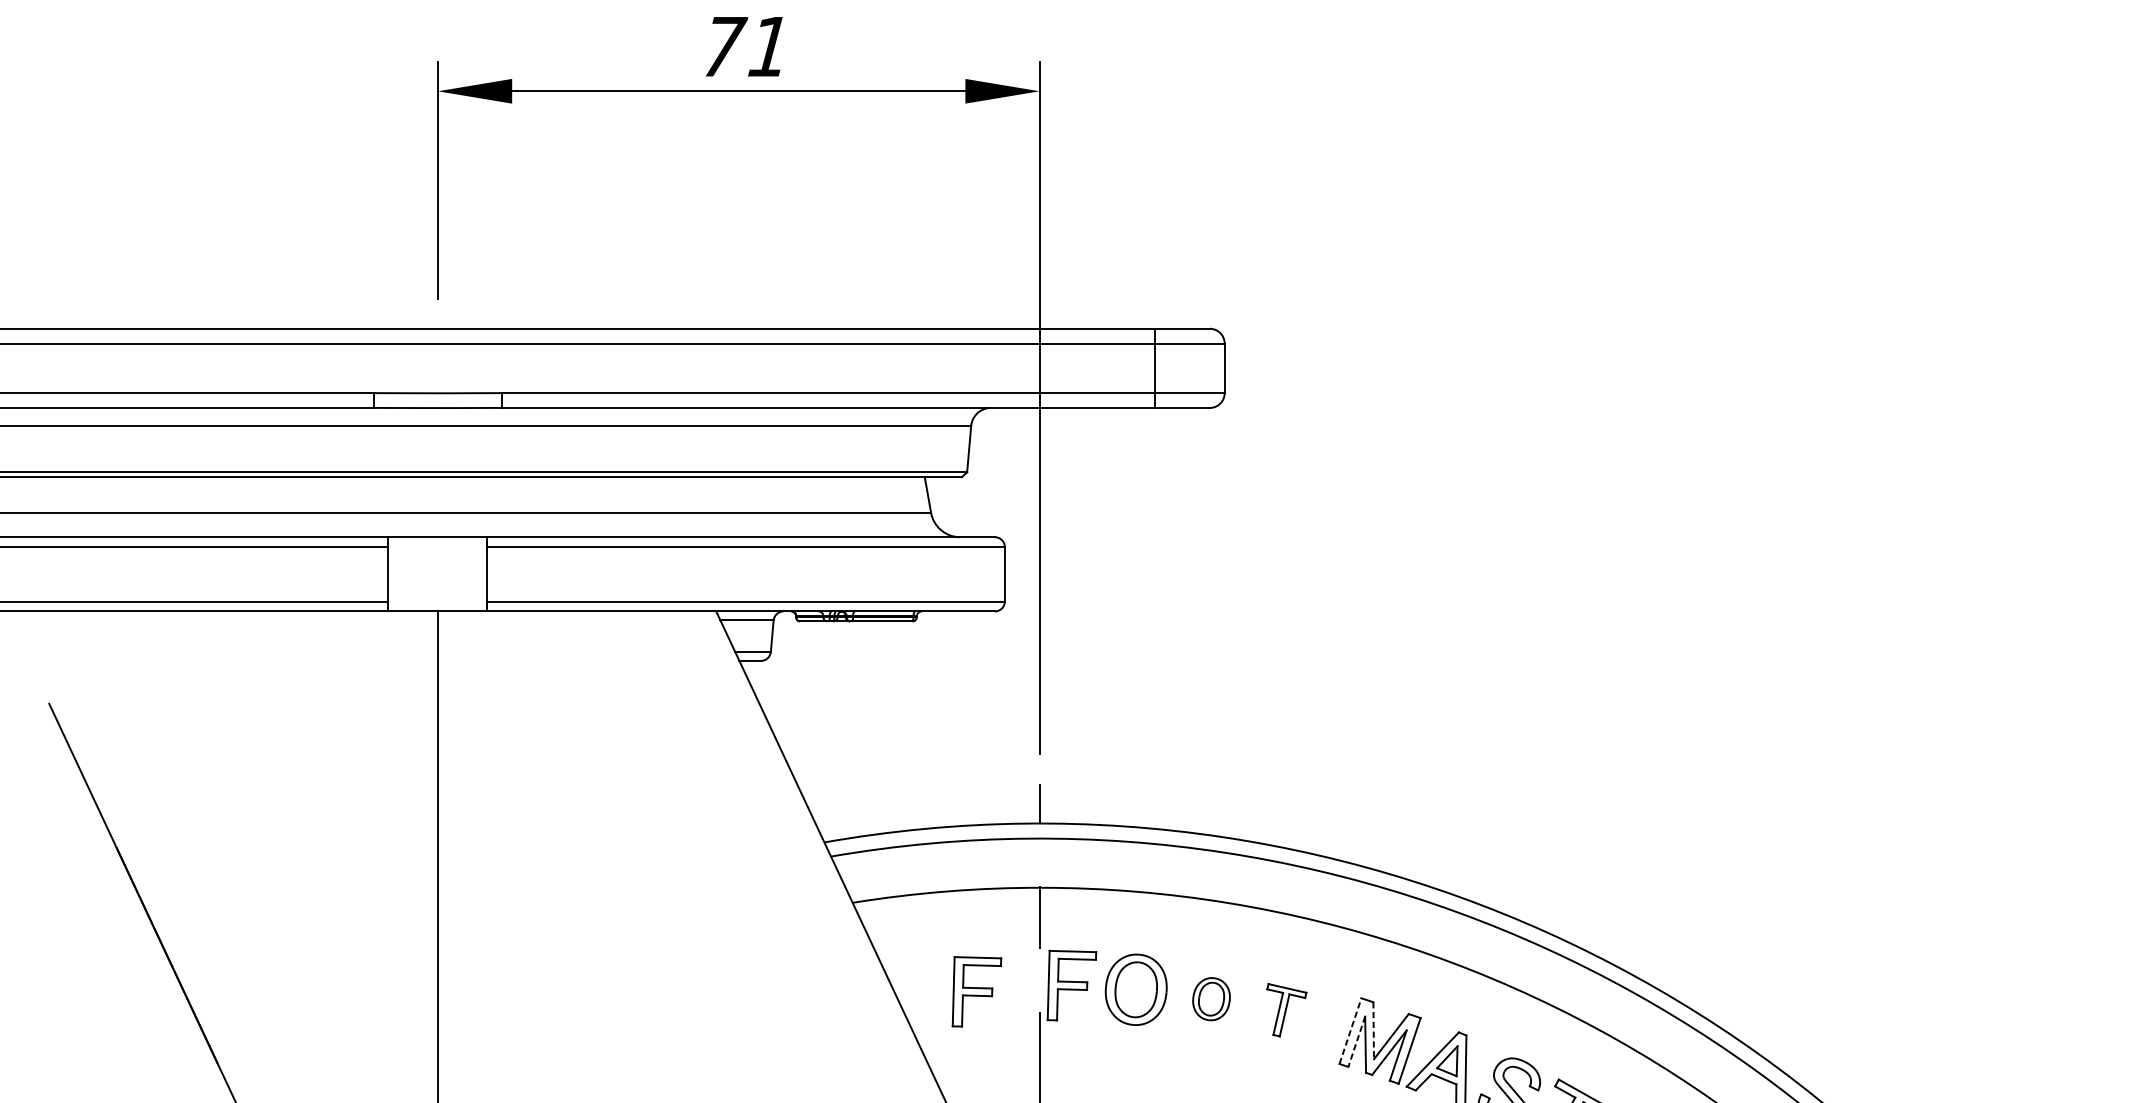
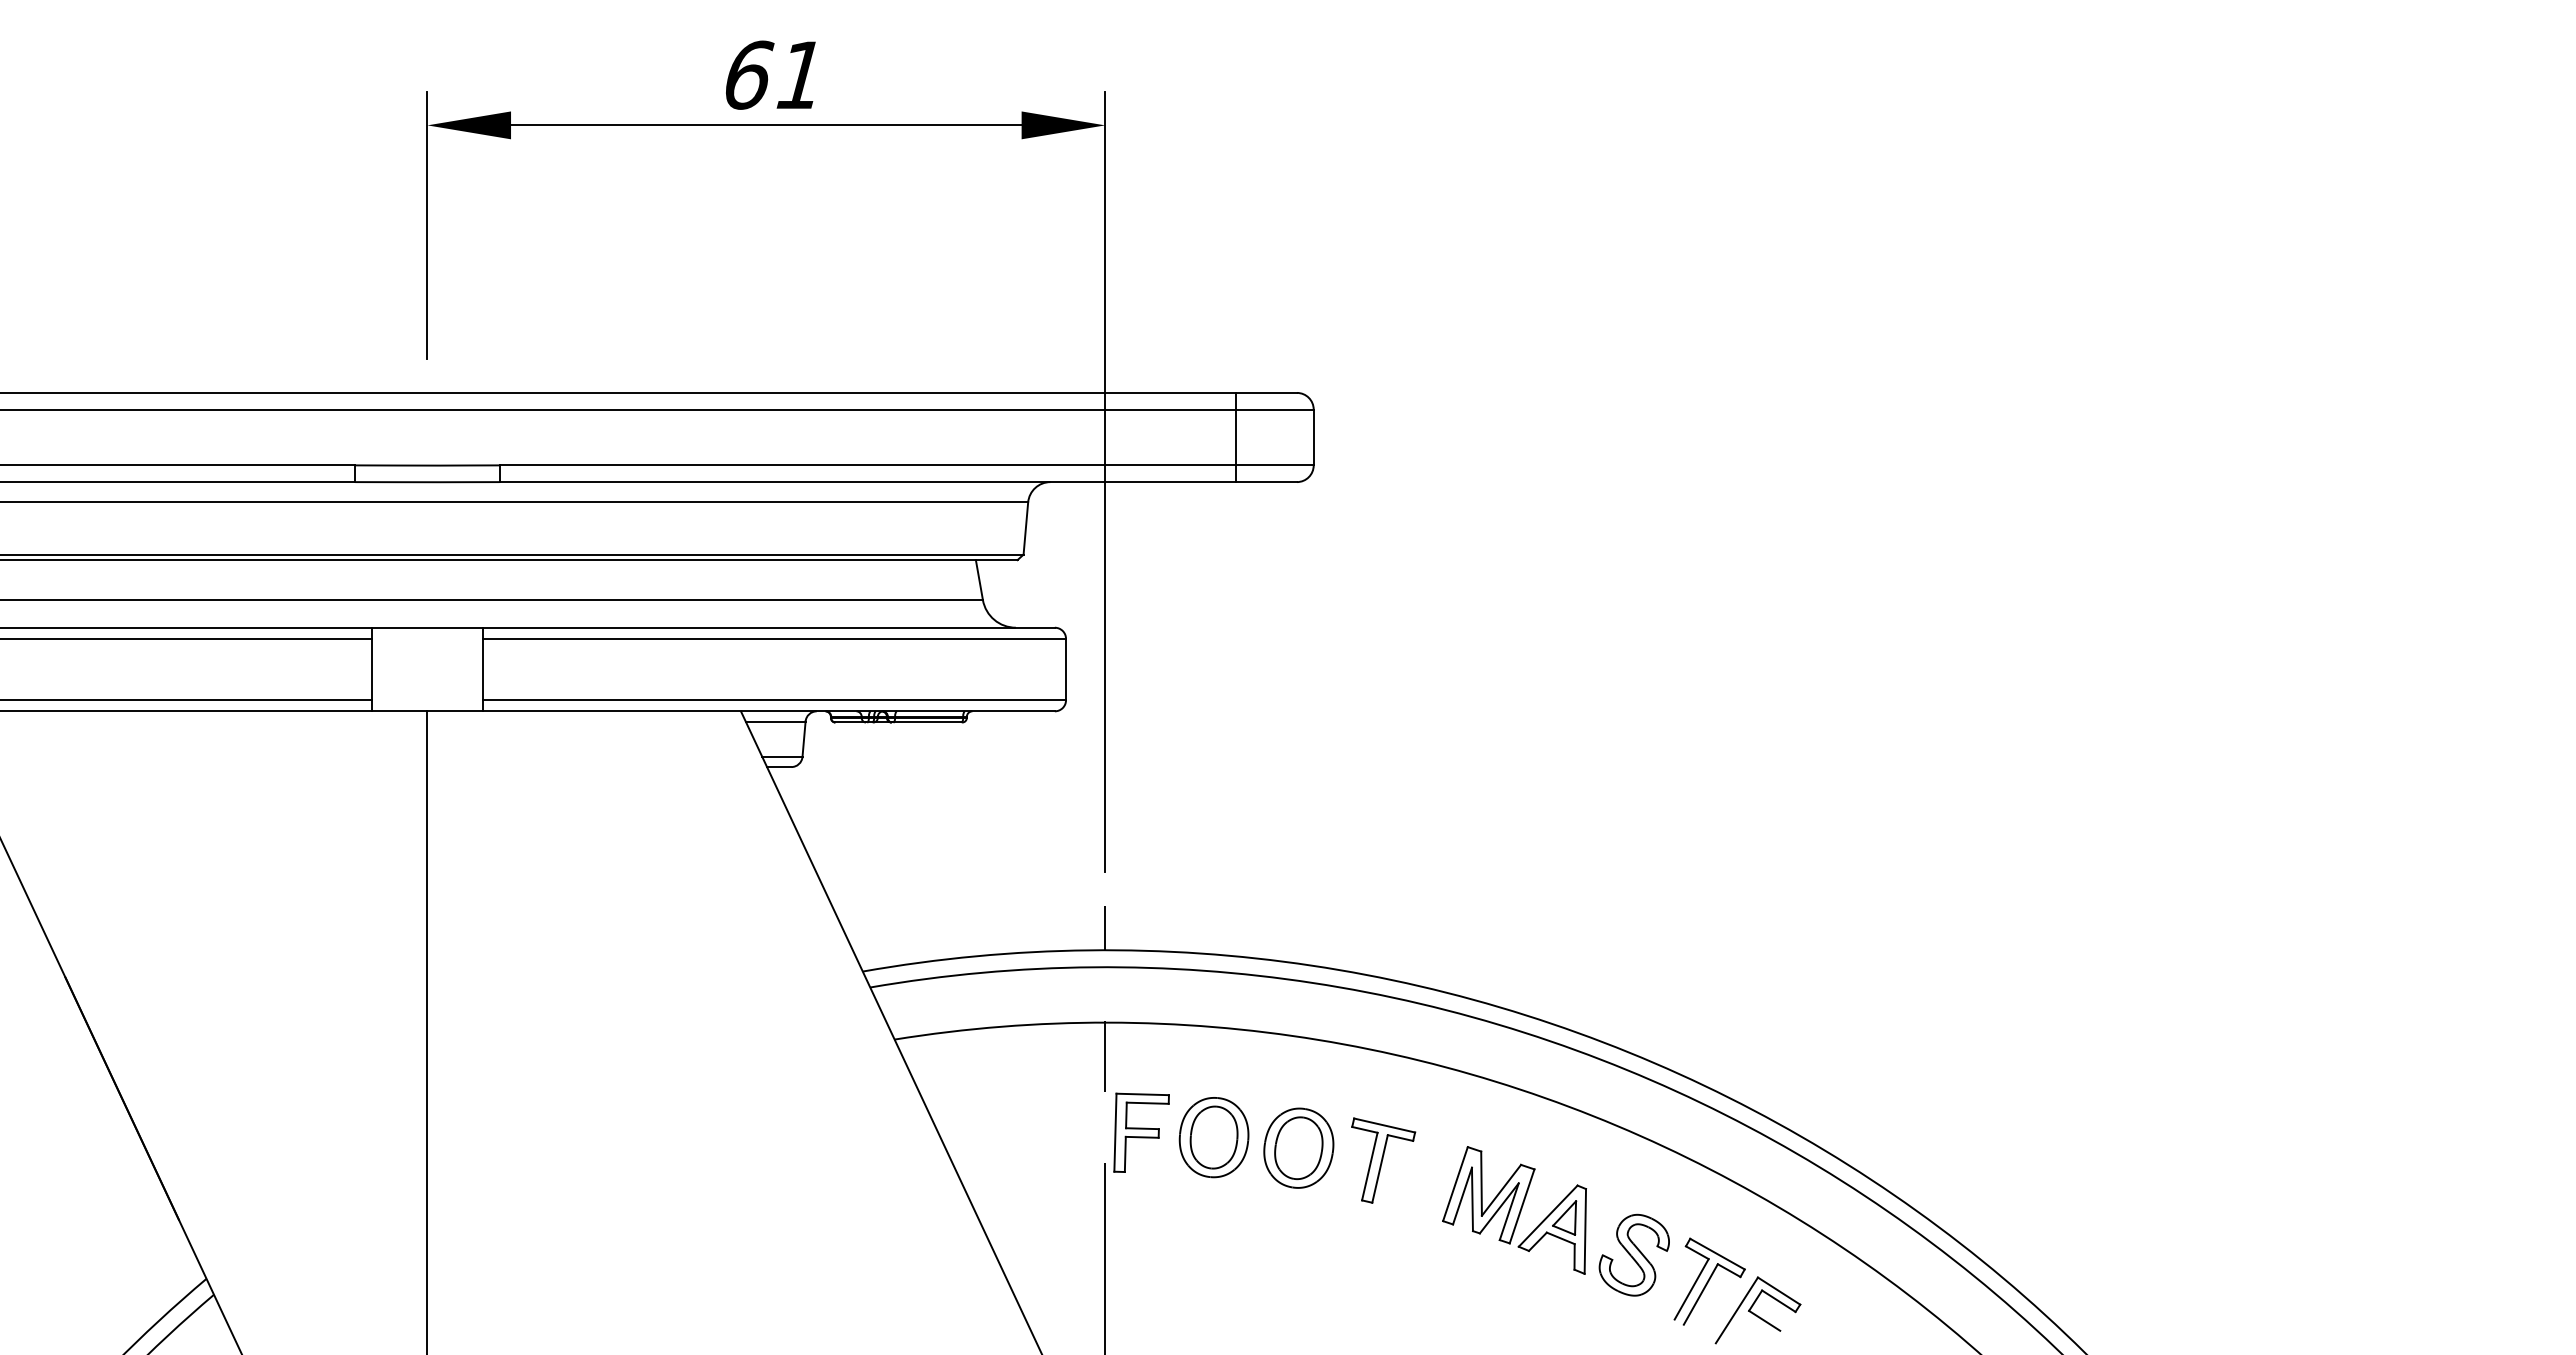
text: (725, 46) -> (751, 74), 71 -> 61
part: (976, 991) -> (1034, 1139), removed
part: (1211, 998) -> (1298, 1147), size x1.67
part: (1286, 1010) -> (1383, 1160), size x1.43
line: (1350, 1030) -> (1455, 1183), dashed -> solid
line: (1373, 1031) -> (1481, 1184), dashed -> solid
line: (1356, 1042) -> (1462, 1196), dashed -> solid

